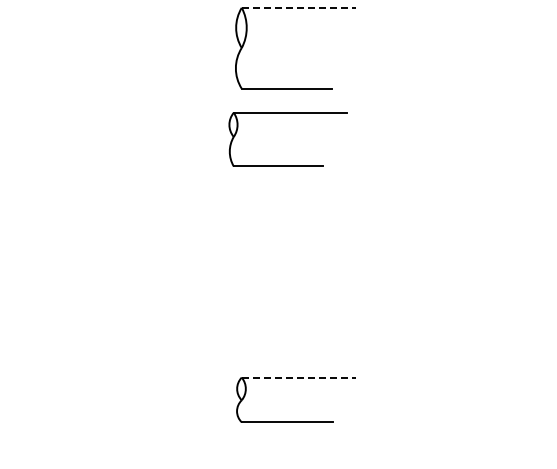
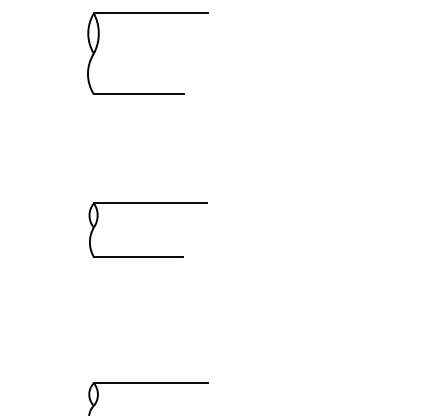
line: (298, 7) -> (150, 13), dashed -> solid
part: (287, 113) -> (147, 204), moved
line: (298, 377) -> (150, 383), dashed -> solid

